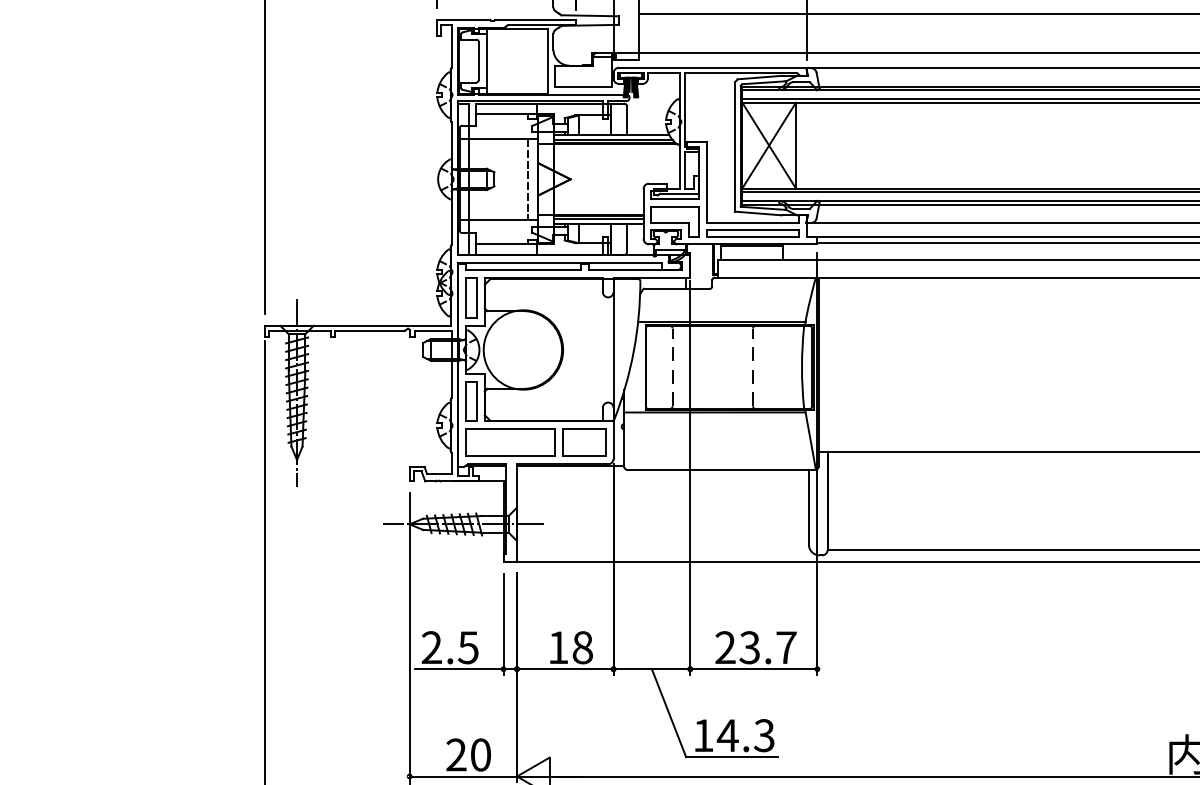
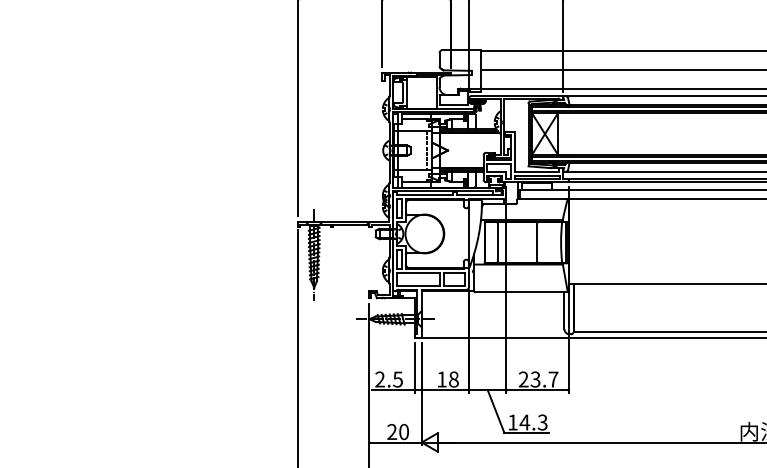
line: (671, 367) -> (497, 242), dashed -> solid
line: (753, 367) -> (537, 242), dashed -> solid

